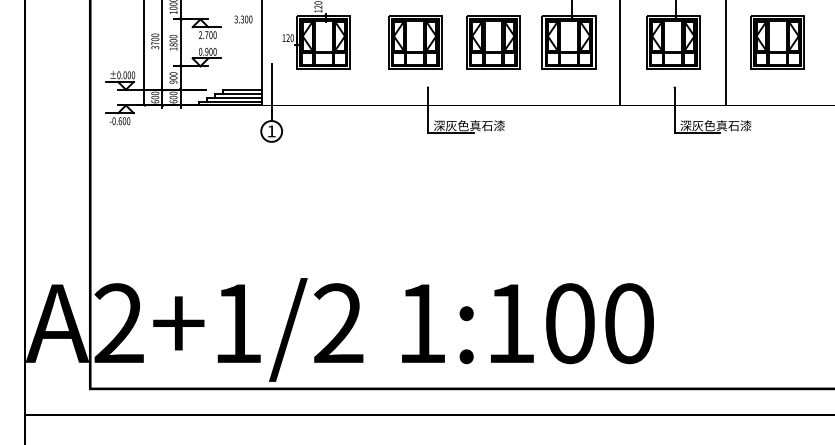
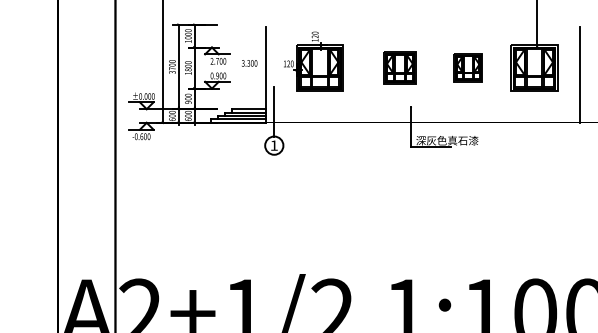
text: (243, 19) -> (249, 63), moved
part: (415, 42) -> (400, 67), size x0.7
part: (493, 42) -> (468, 67), size x0.6

